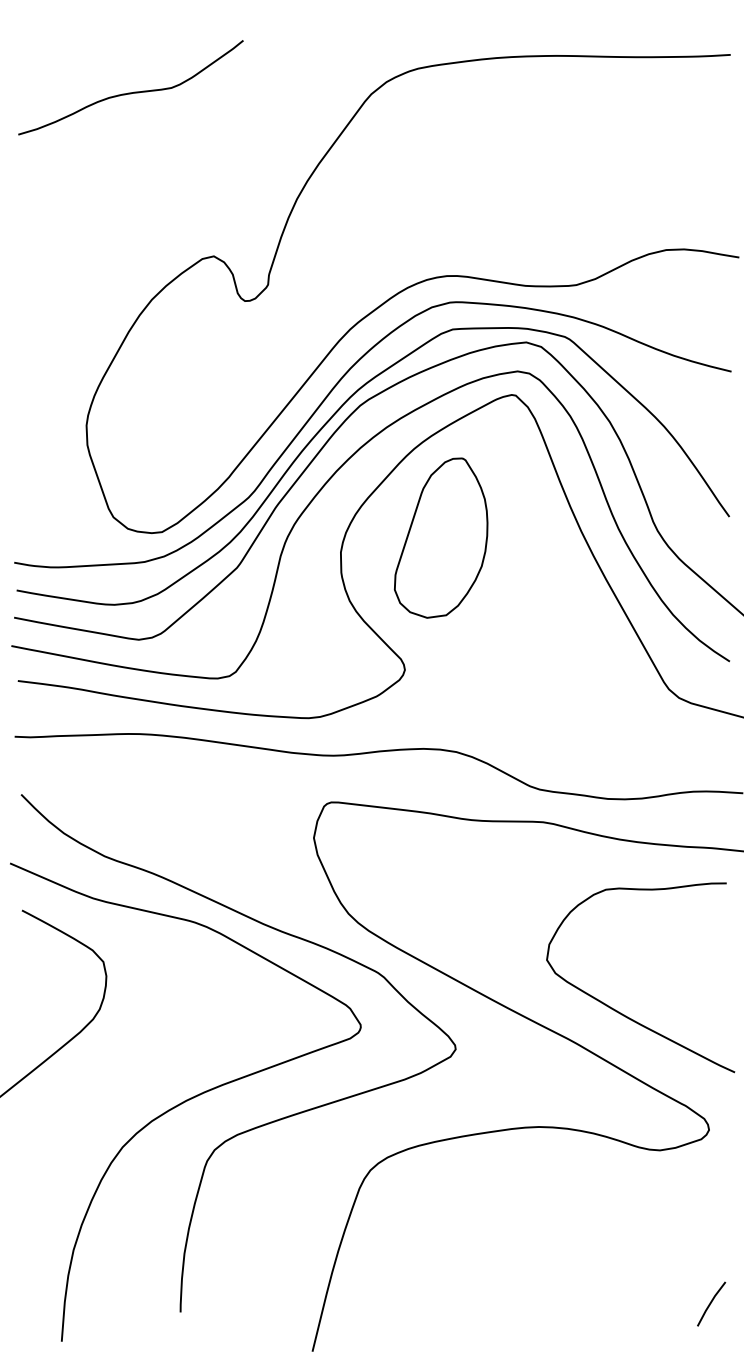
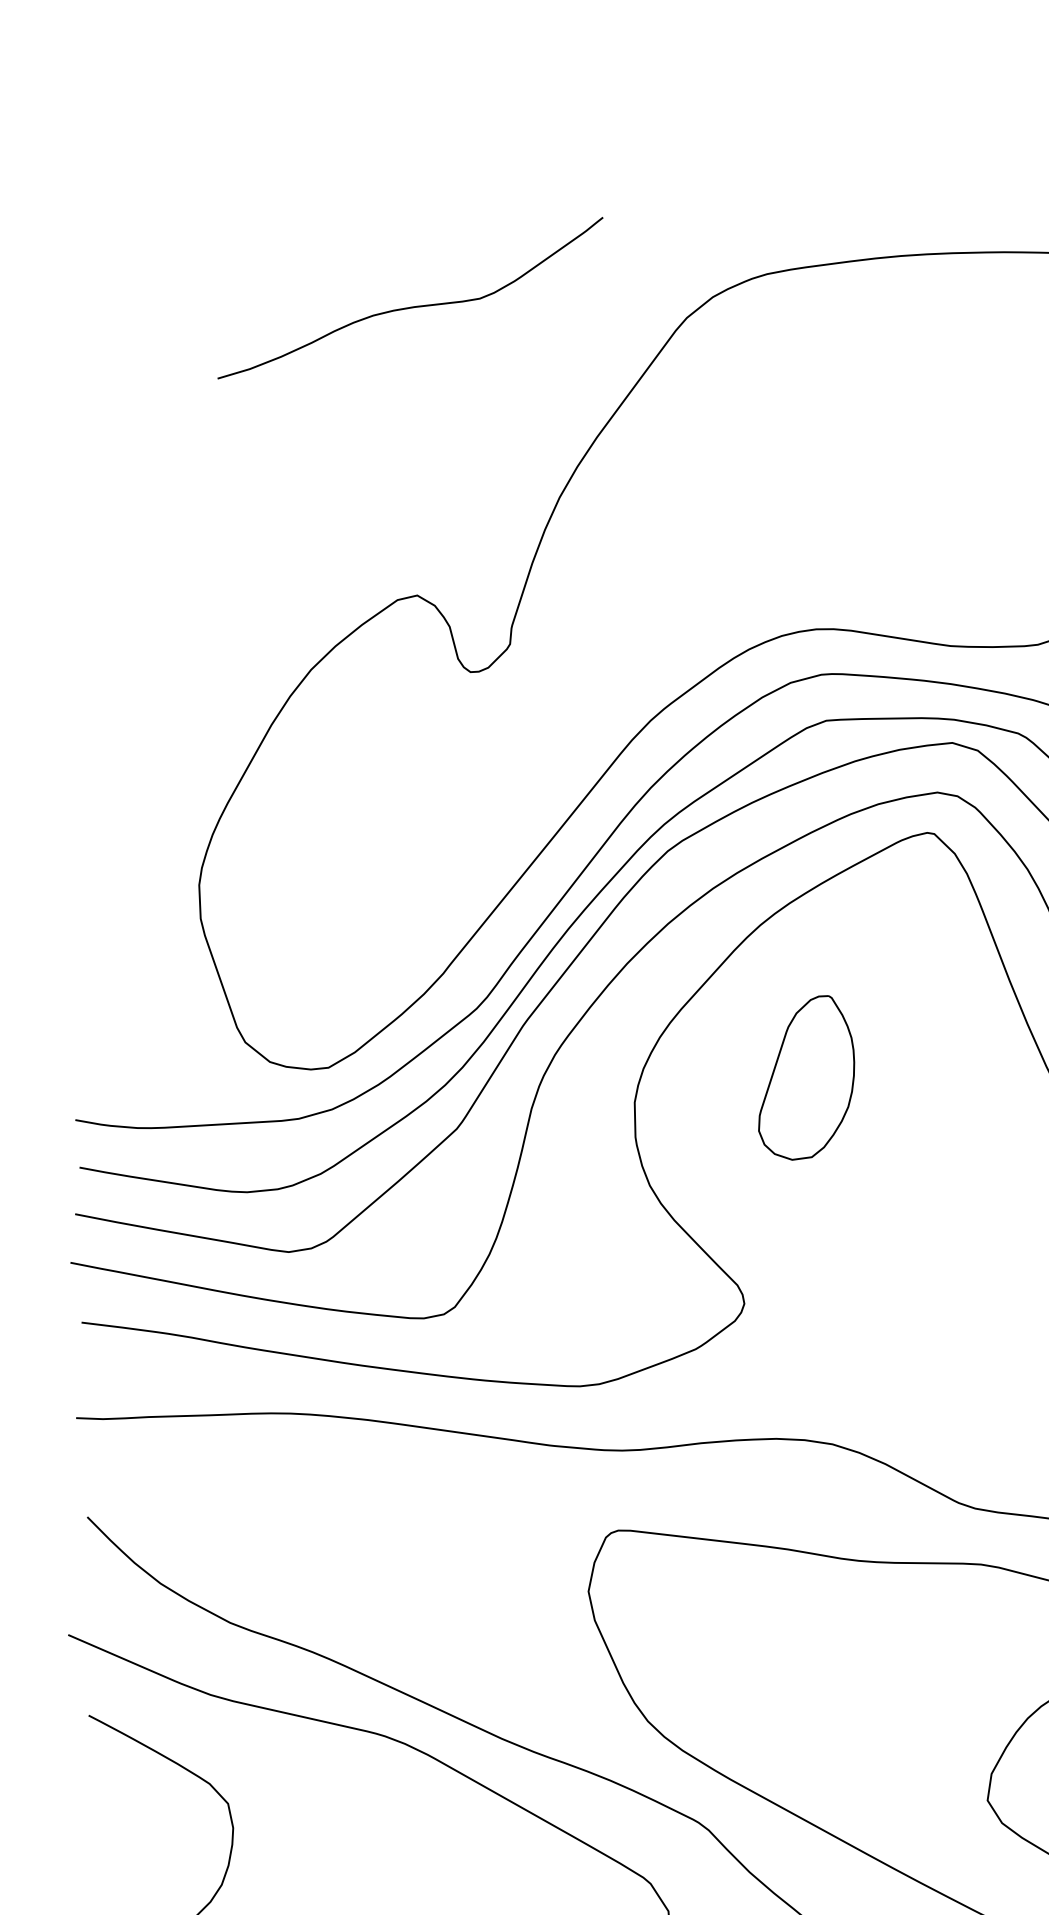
curve: (130, 92) -> (409, 306), moved
part: (441, 537) -> (806, 1076), size x0.6

